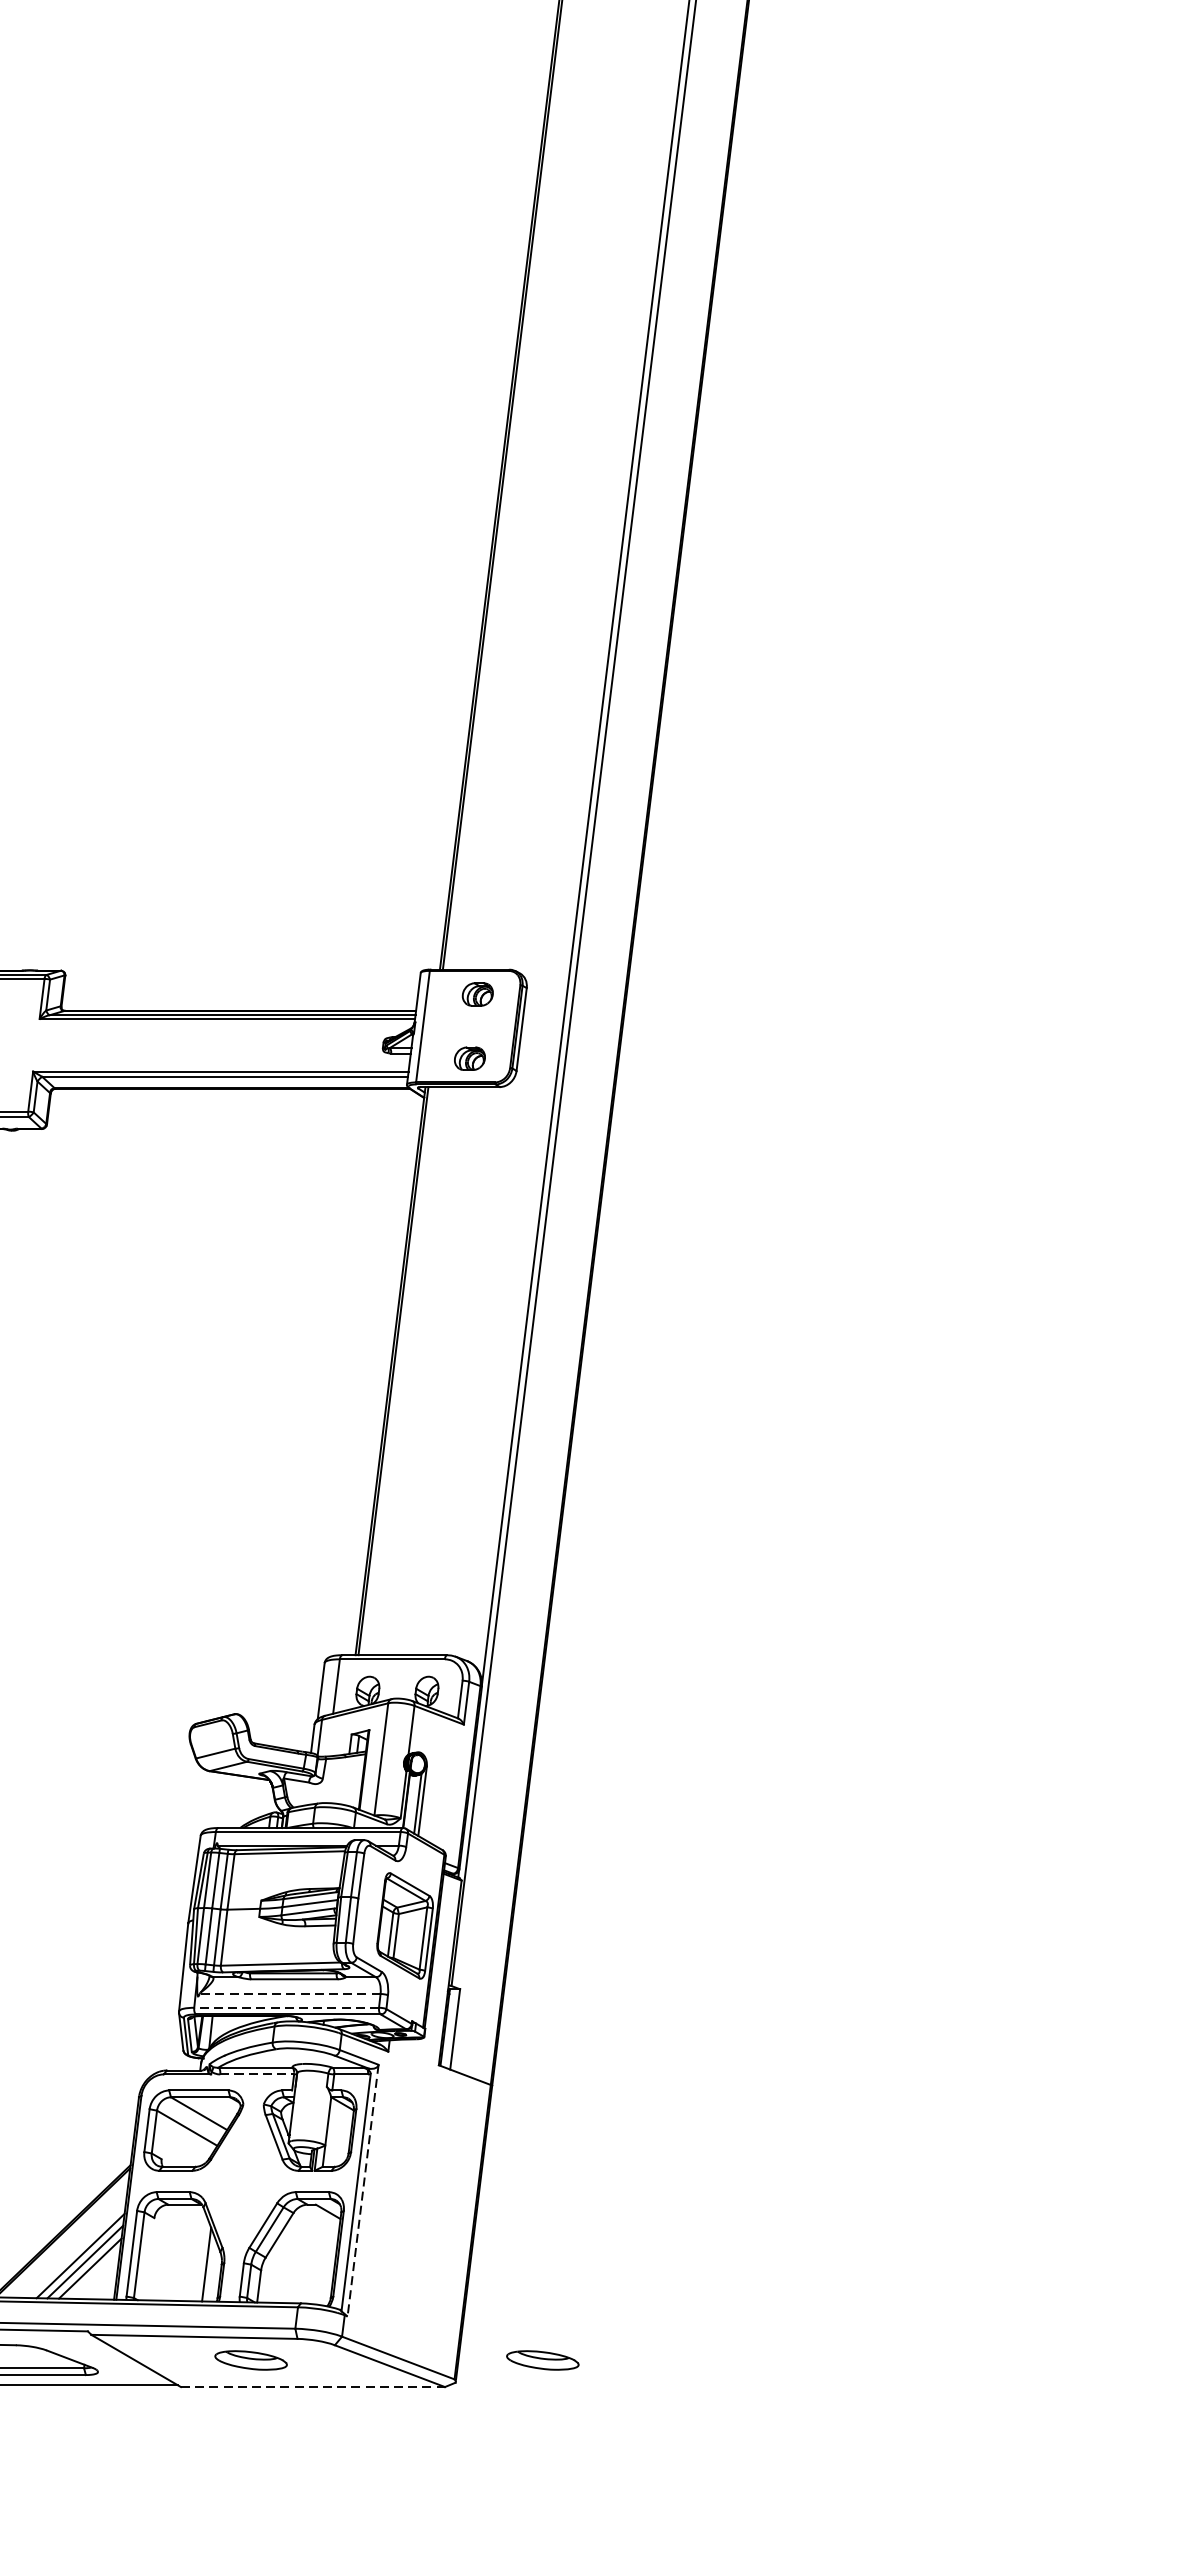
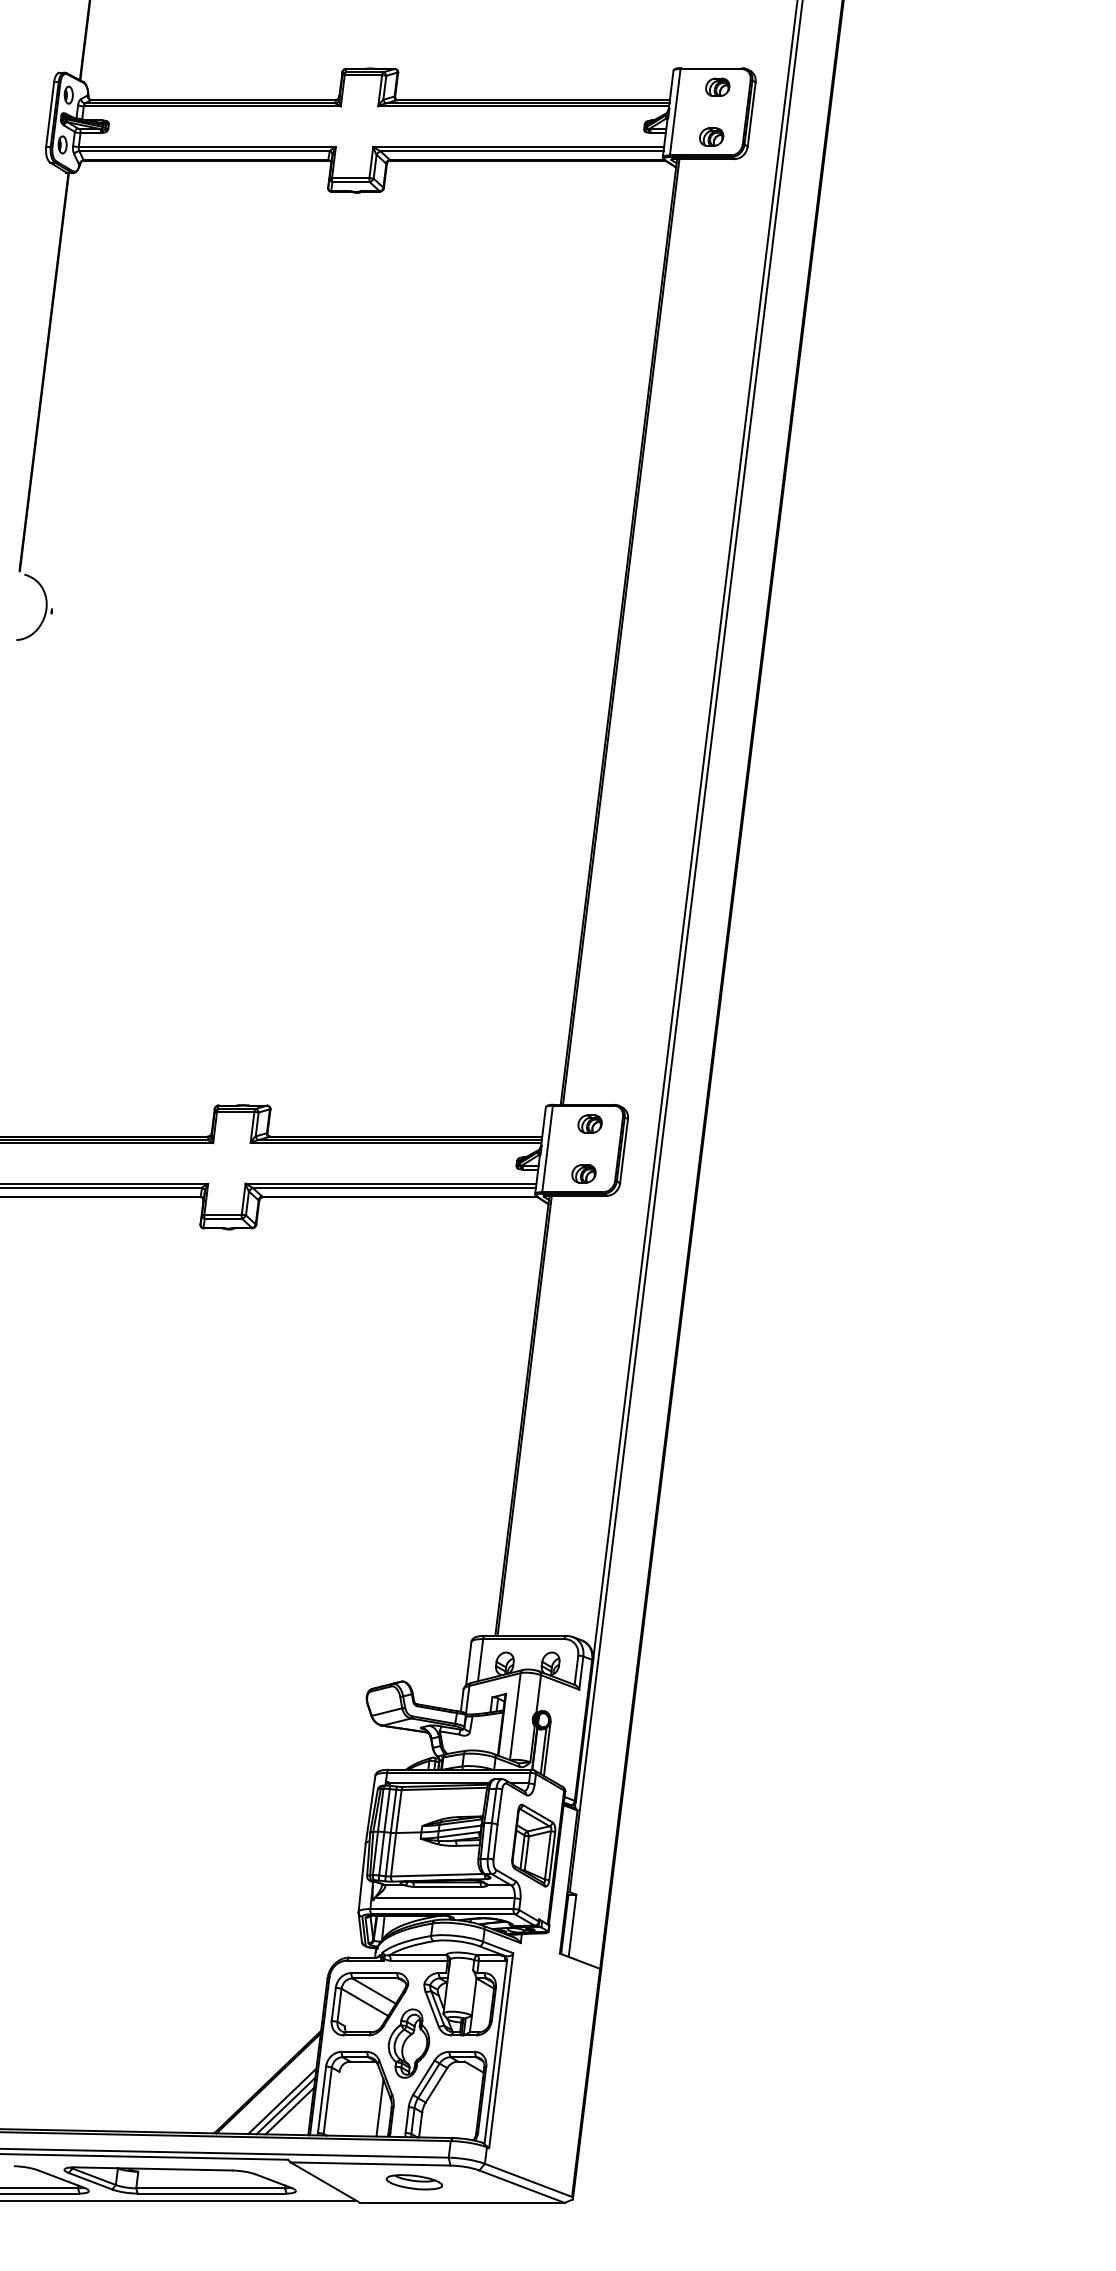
line: (289, 1994) -> (444, 1898), dashed -> solid
line: (286, 2008) -> (441, 1909), dashed -> solid
line: (257, 2074) -> (419, 1960), dashed -> solid
part: (243, 2181) -> (408, 2043), added
line: (363, 2191) -> (501, 2051), dashed -> solid
part: (541, 2360) -> (639, 2182), removed
line: (313, 2386) -> (462, 2202), dashed -> solid

